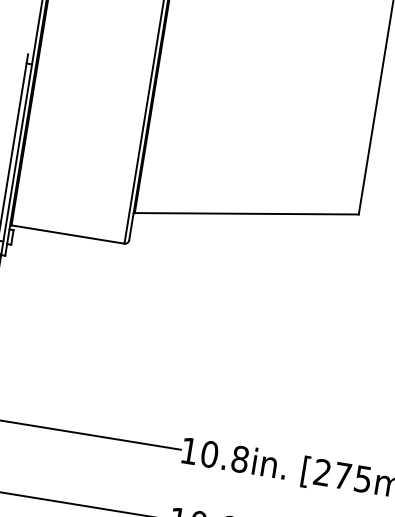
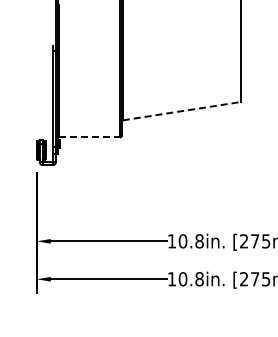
line: (247, 214) -> (182, 111), solid -> dashed
line: (68, 234) -> (89, 137), solid -> dashed

